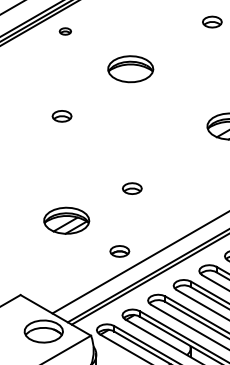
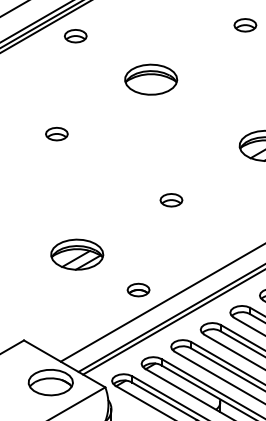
part: (65, 31) -> (75, 36), size x1.67
part: (61, 116) -> (56, 134), moved
part: (132, 188) -> (171, 200), moved

